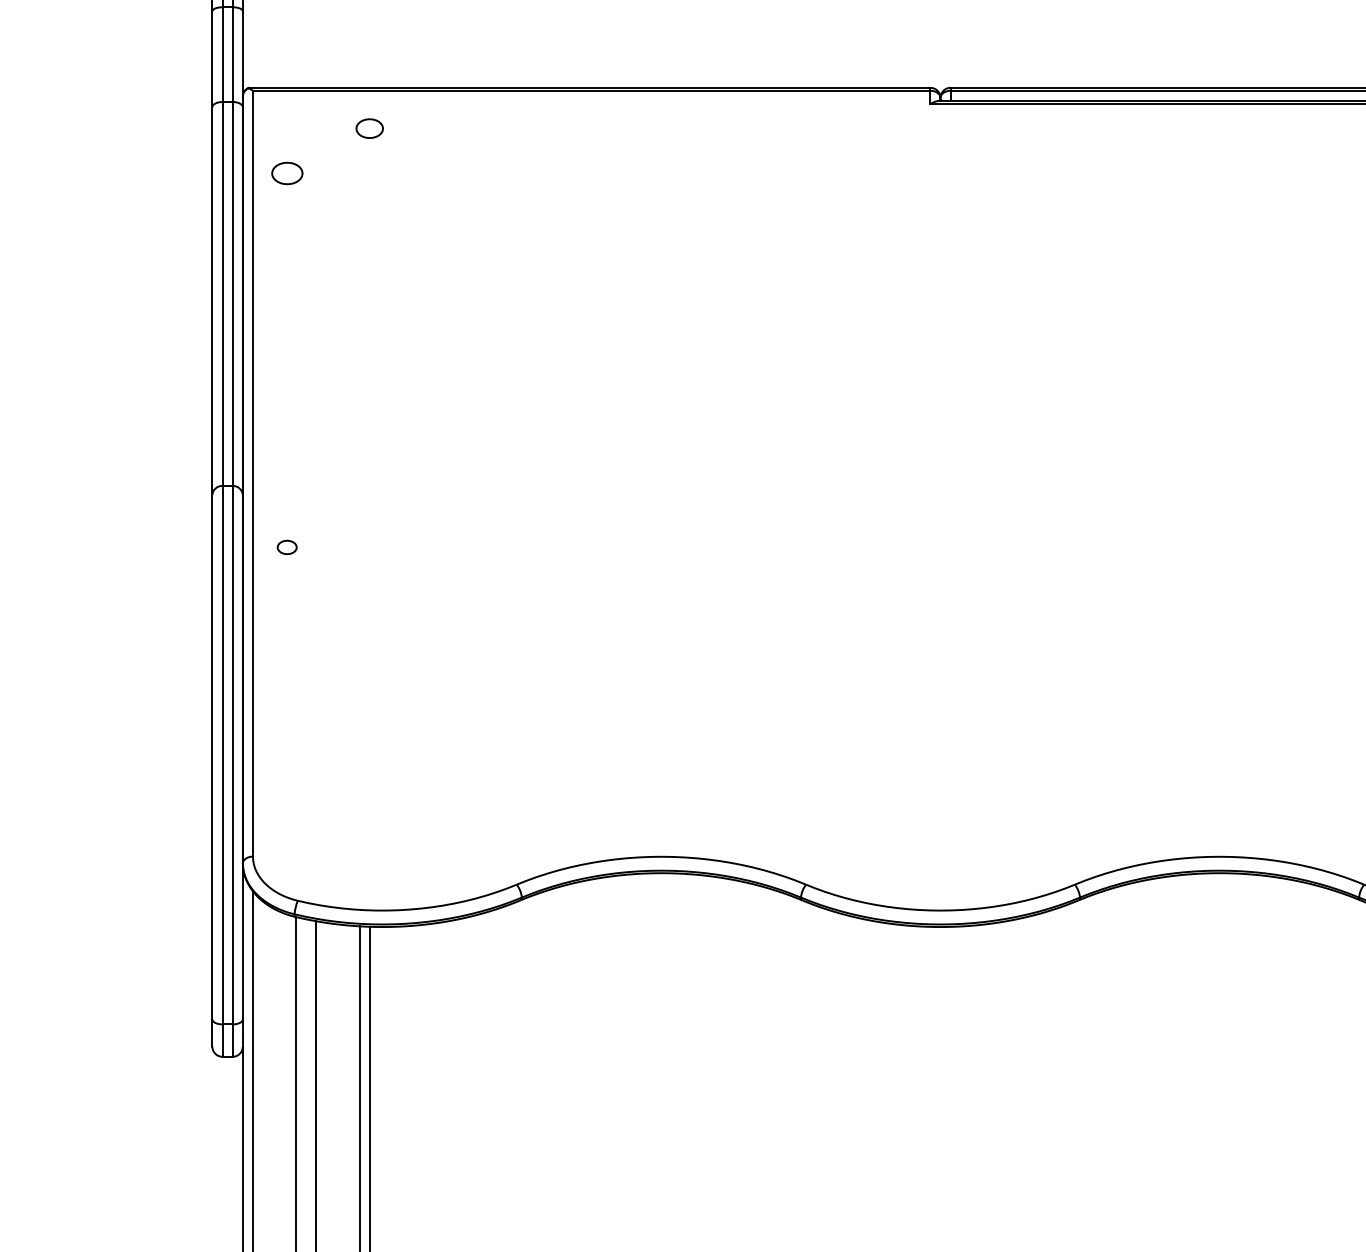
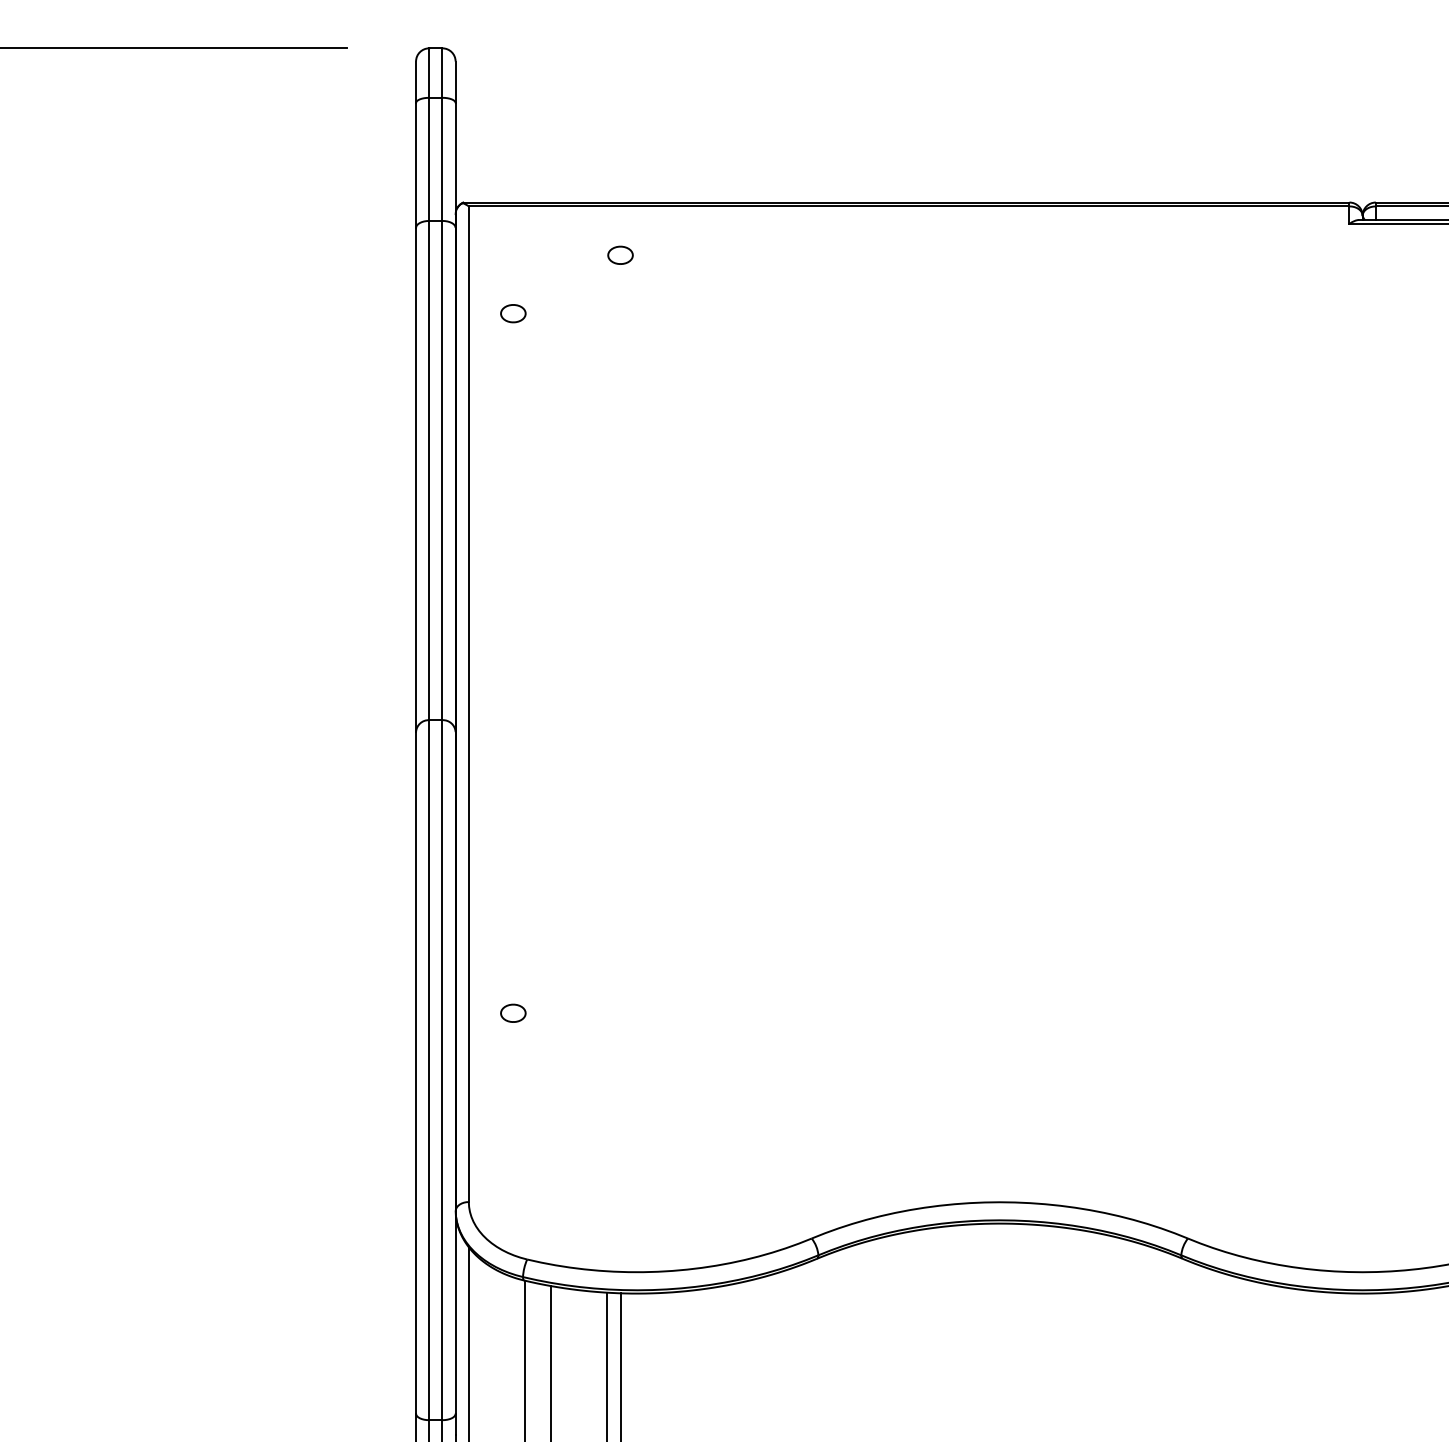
part: (369, 127) -> (620, 254), size x0.71
part: (286, 172) -> (512, 312), size x0.62
part: (286, 547) -> (512, 1013), moved

